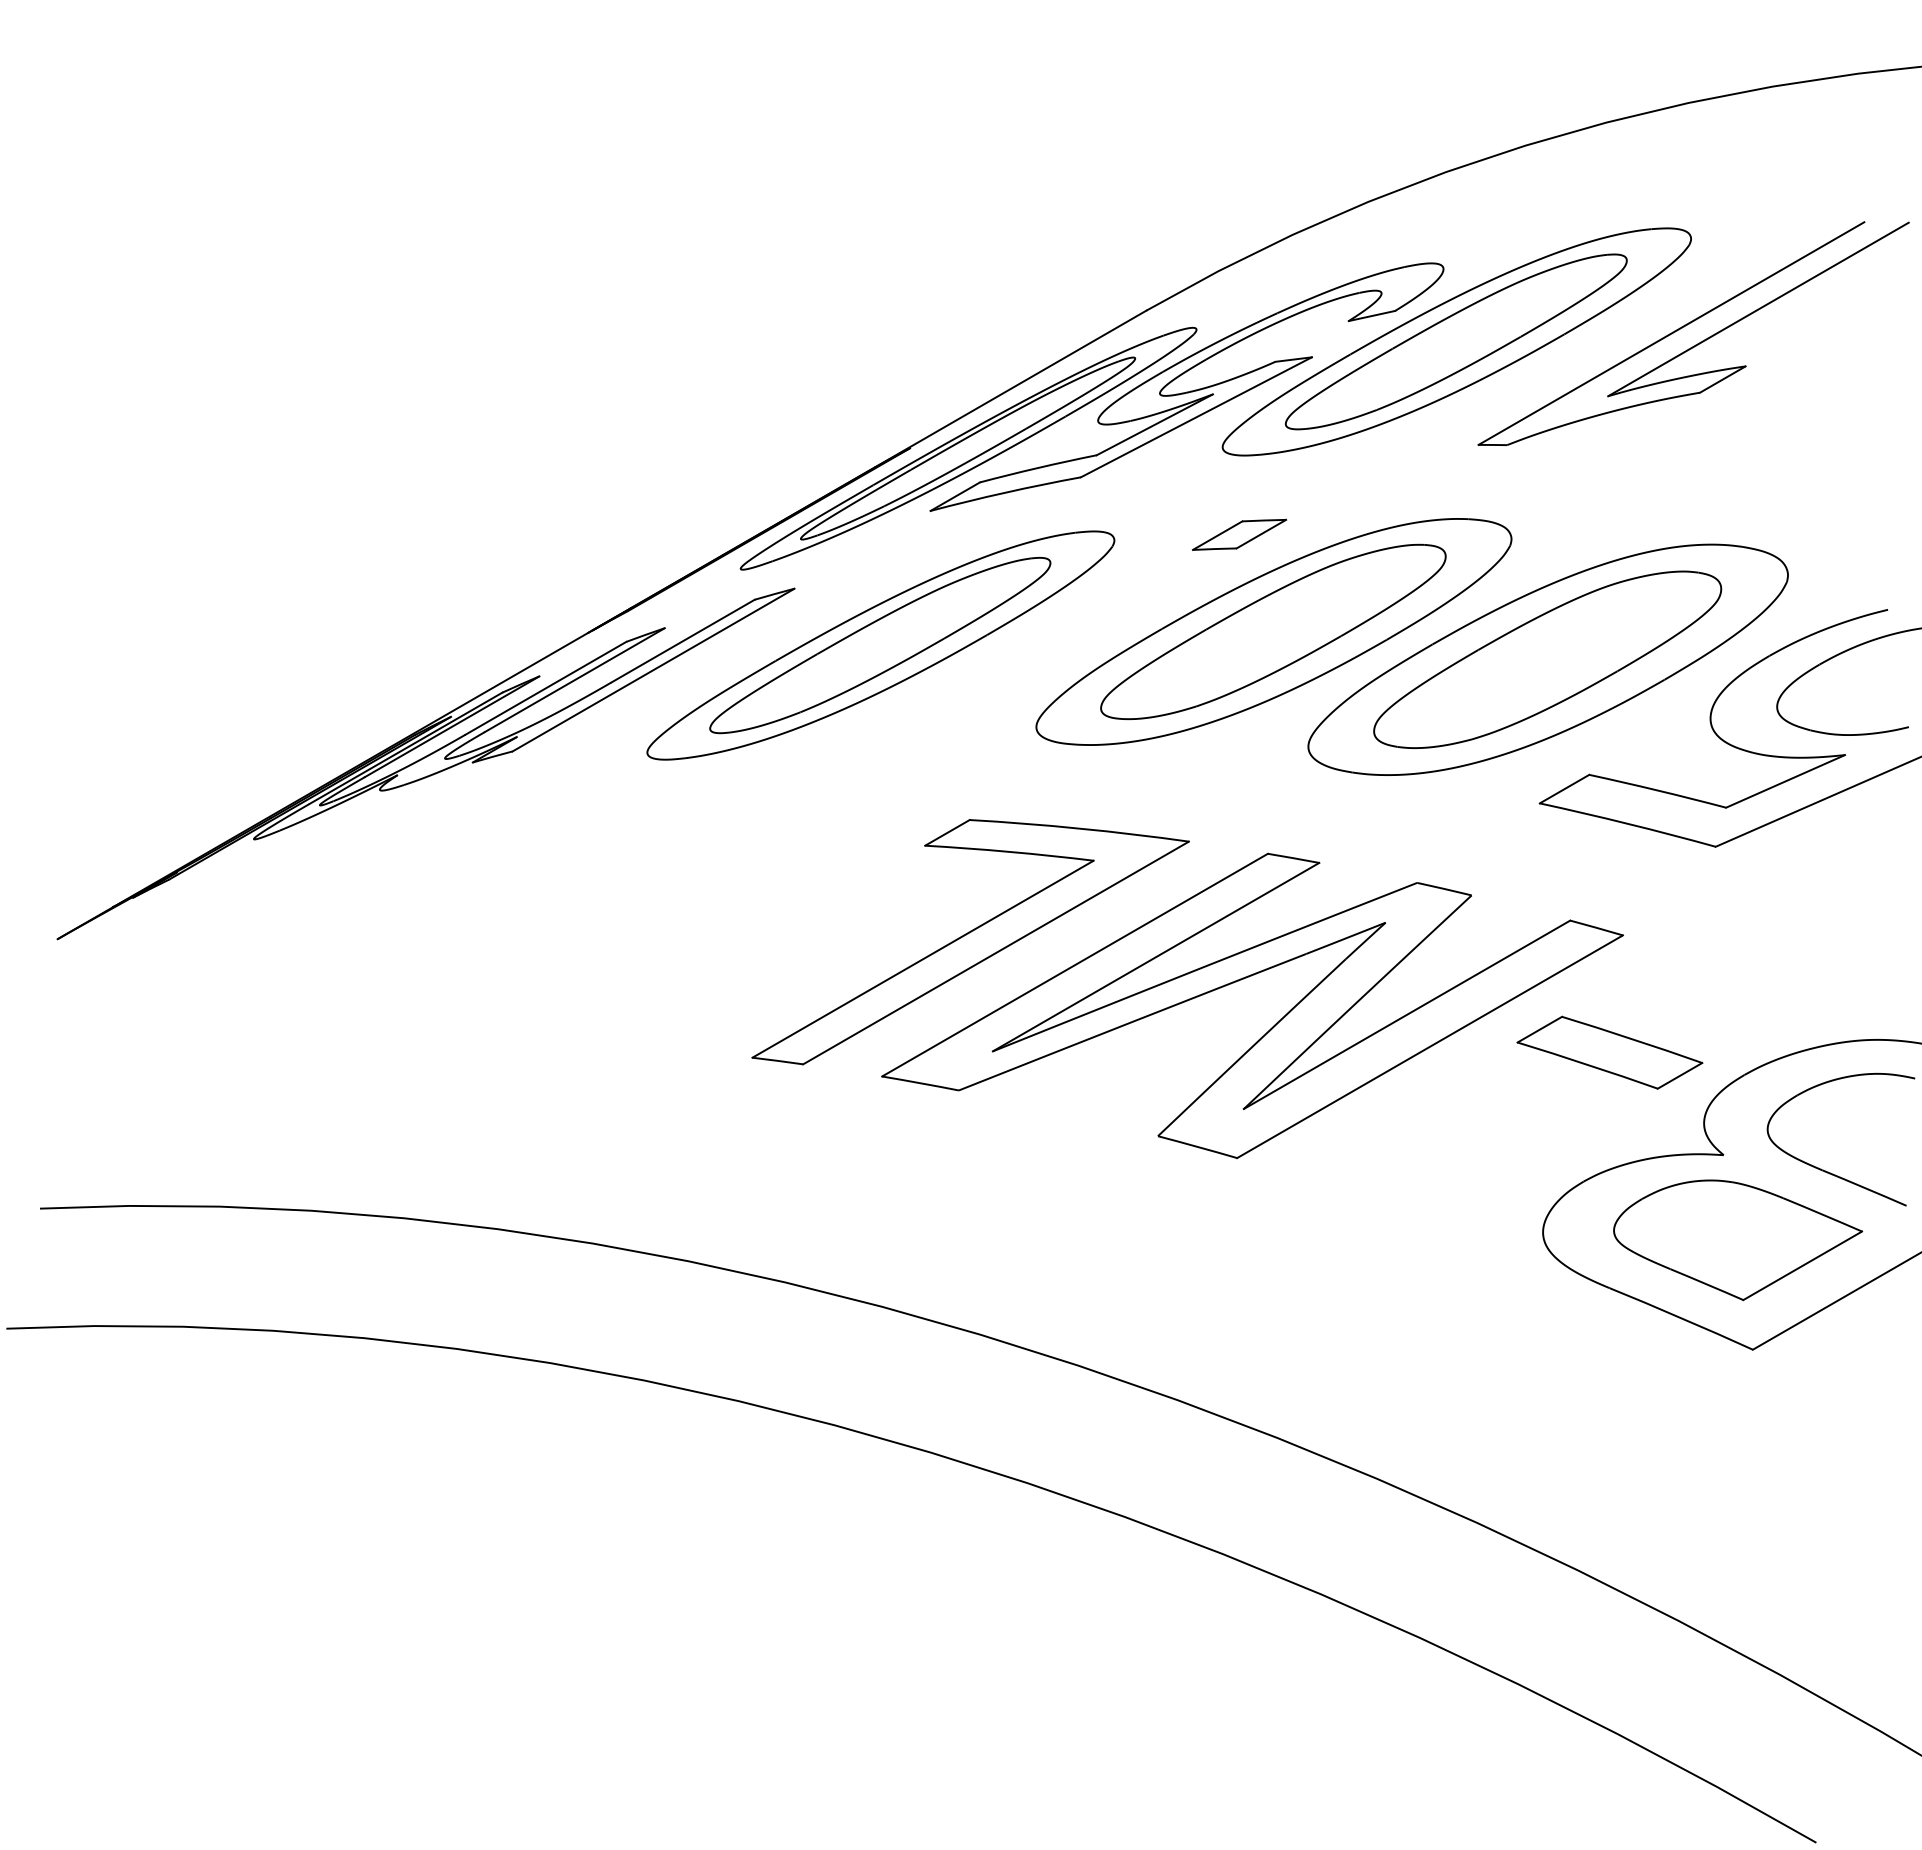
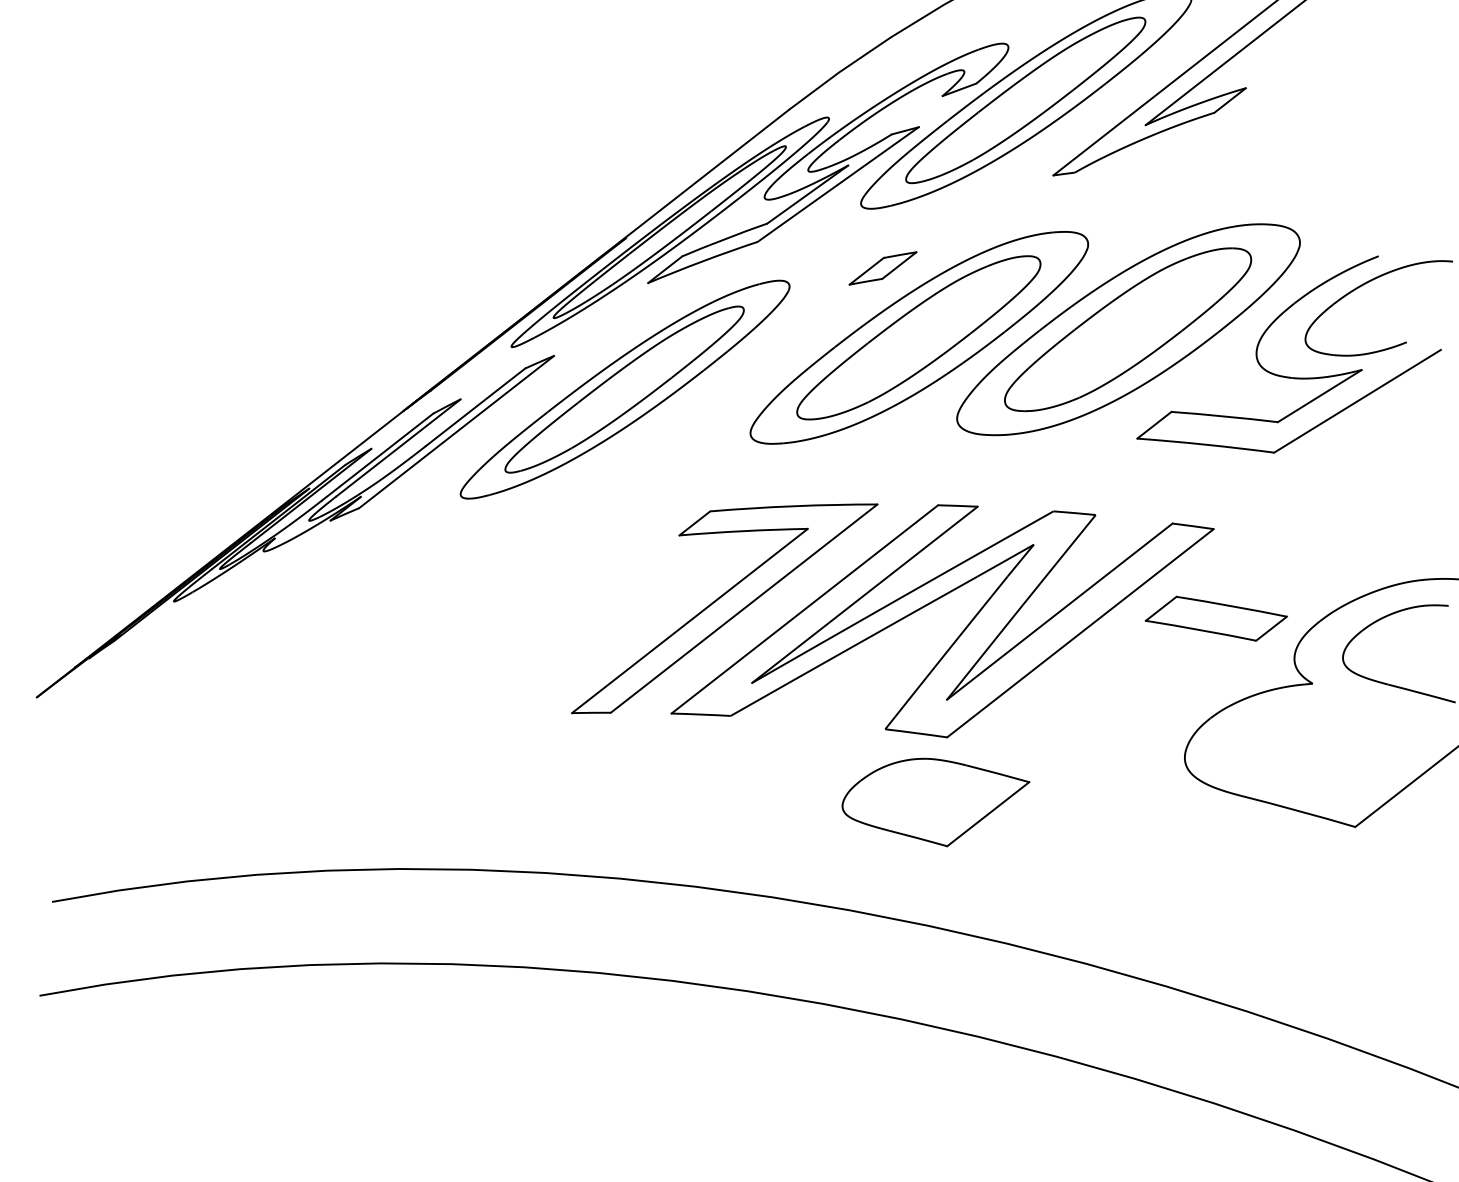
part: (1738, 1240) -> (937, 801), moved

